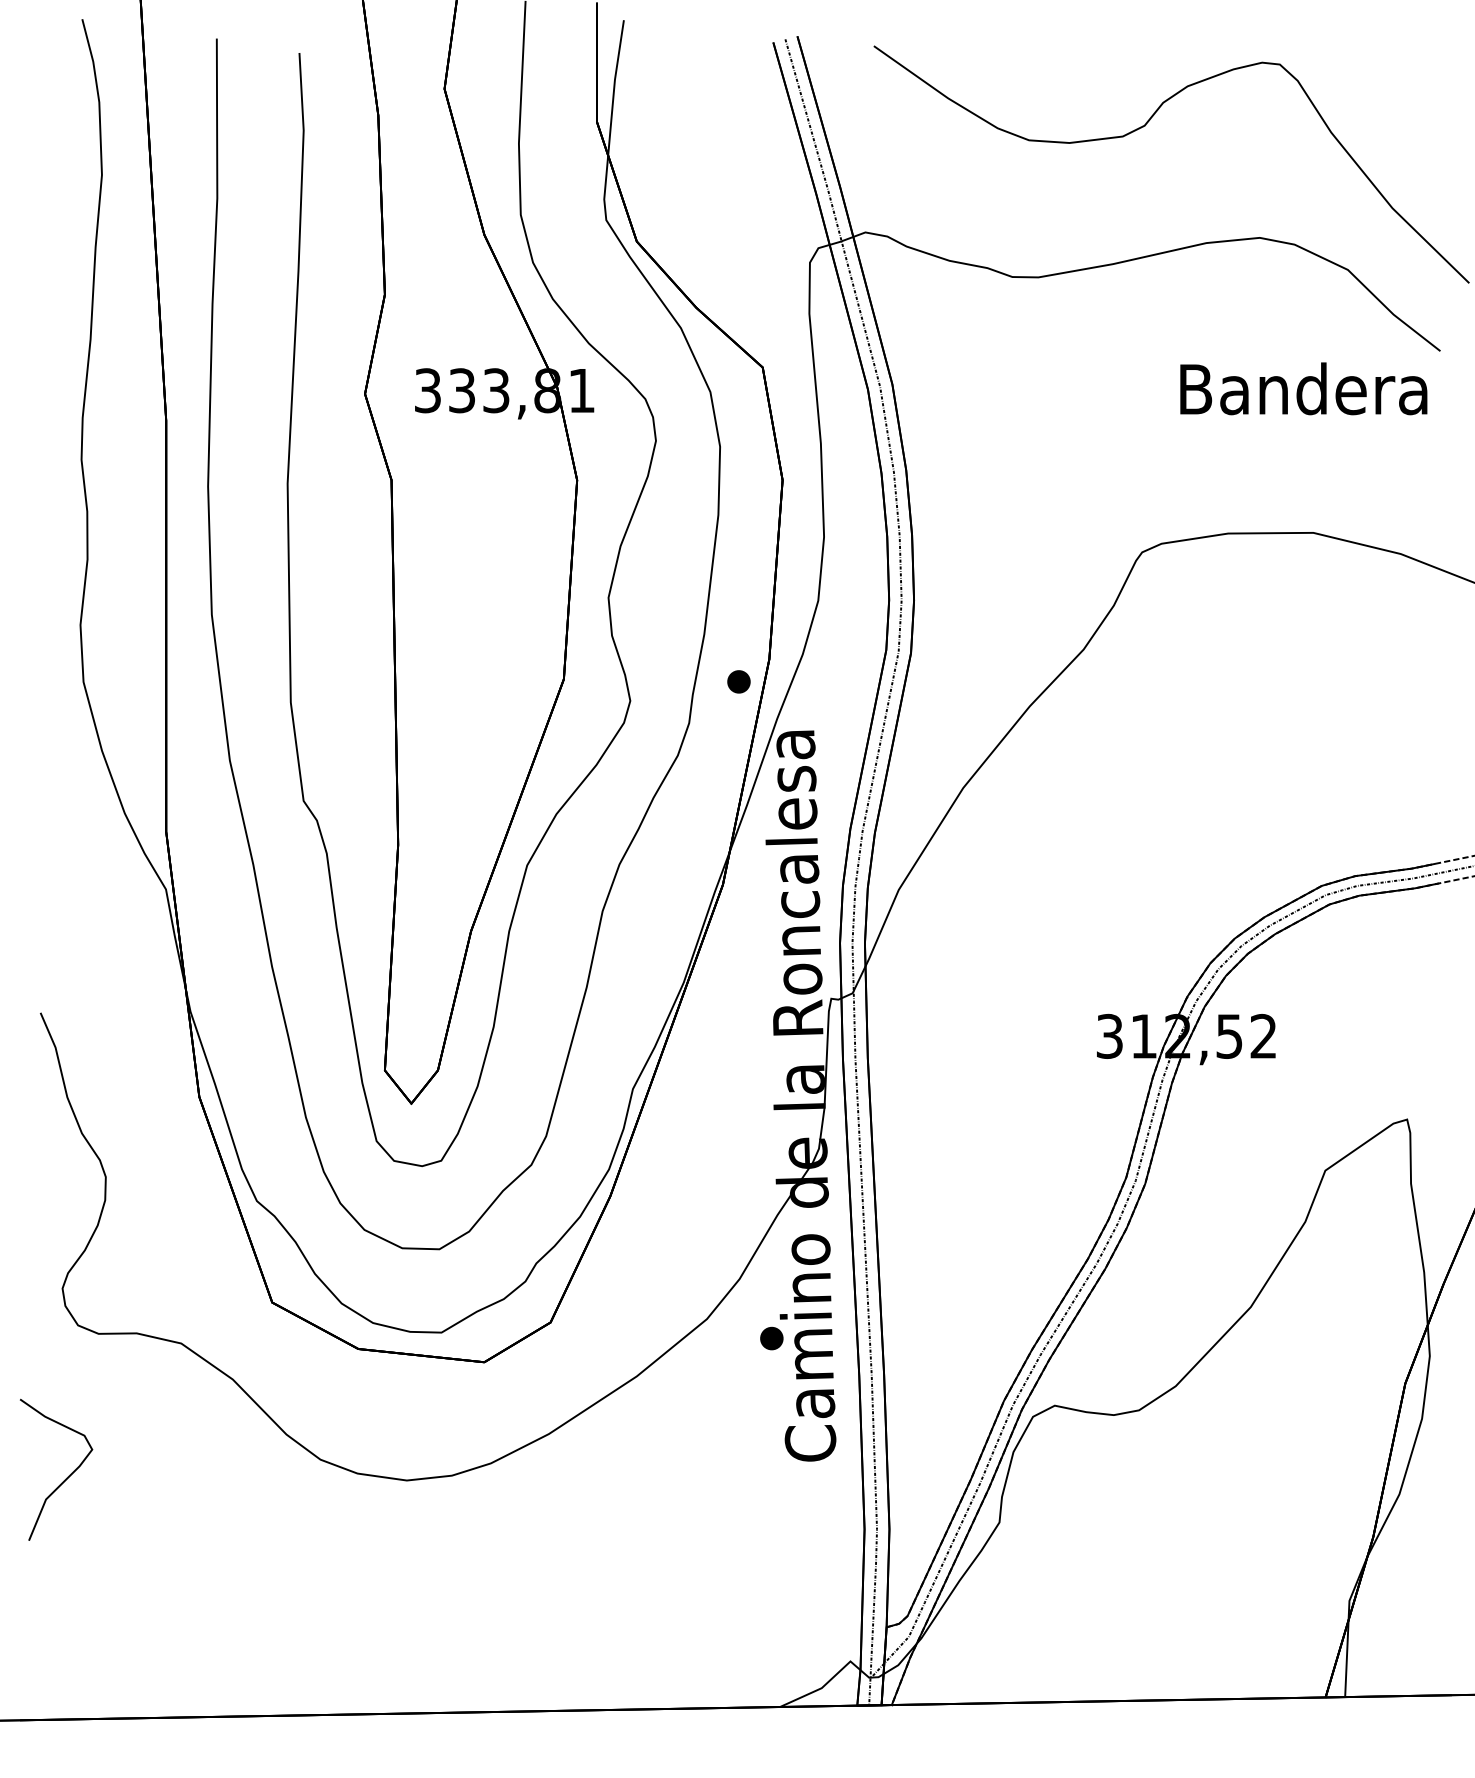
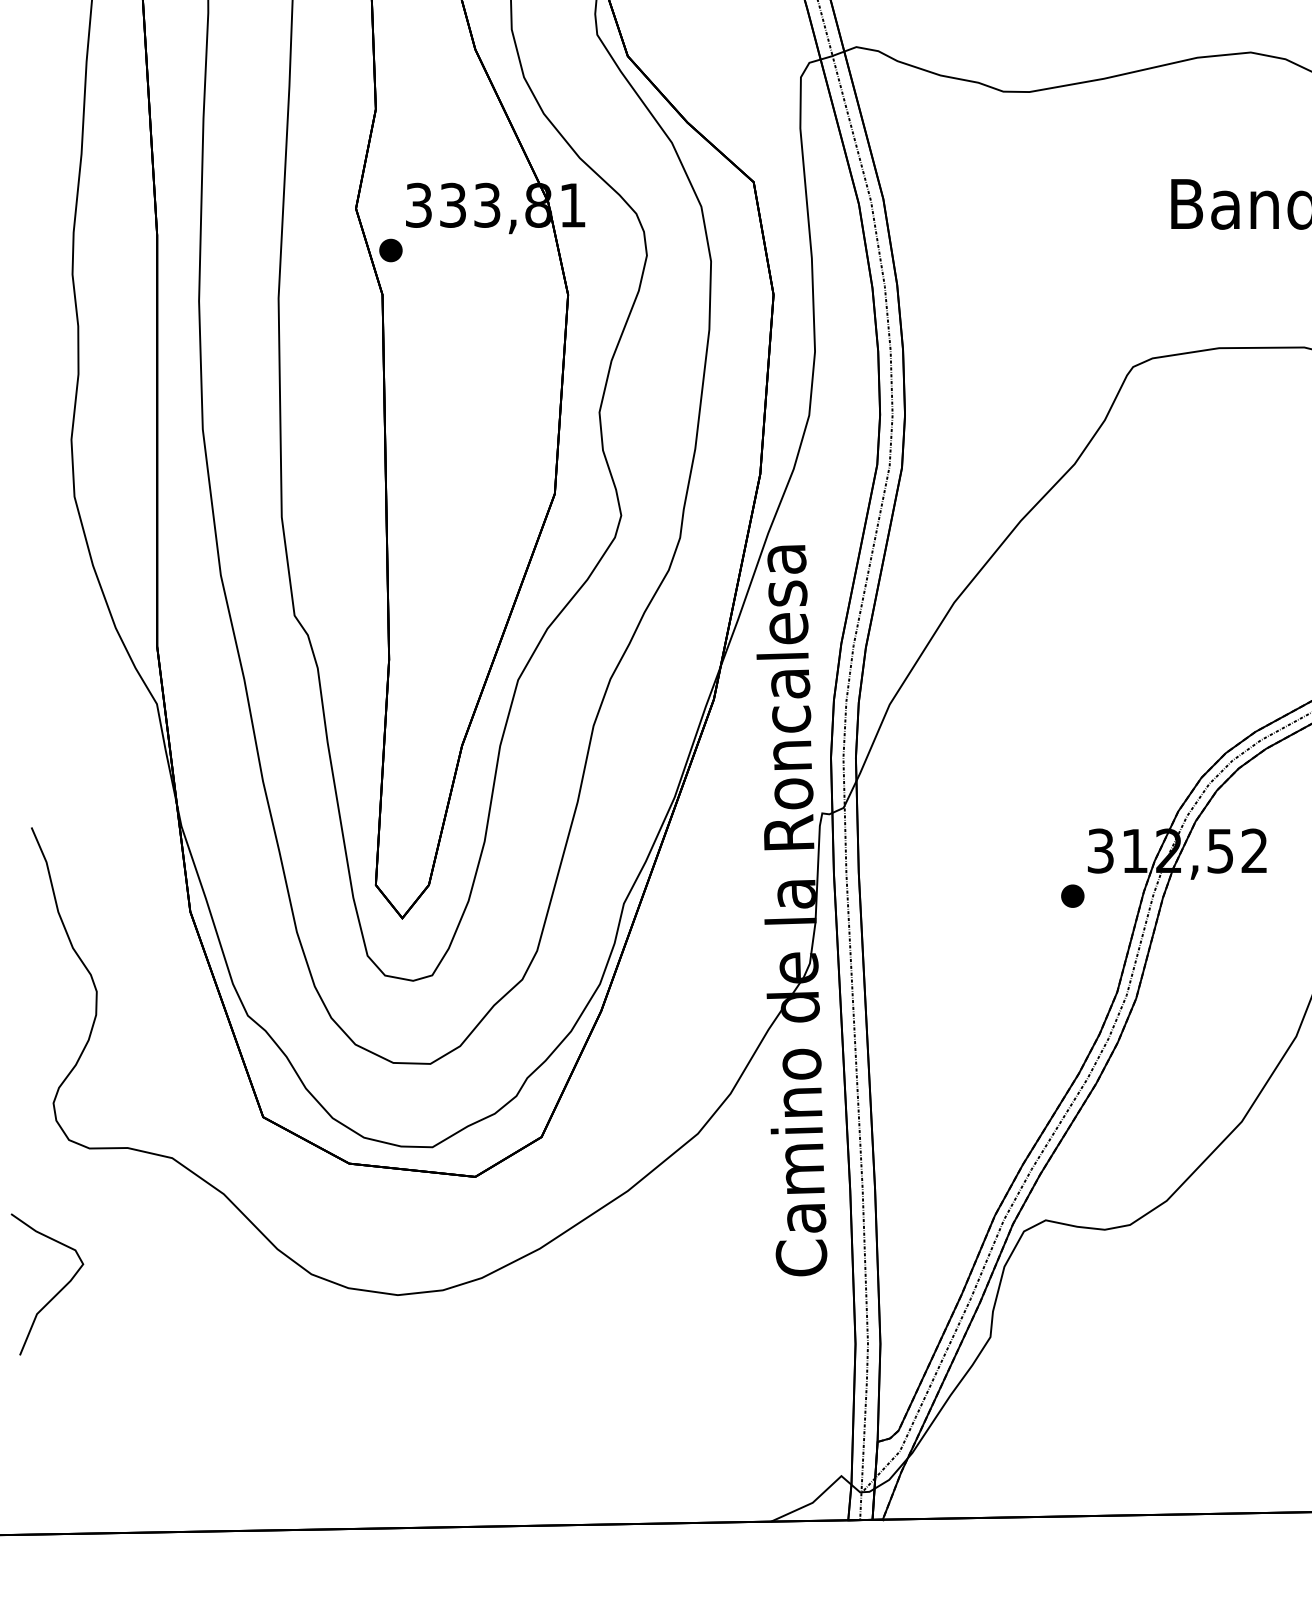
part: (738, 681) -> (390, 250), moved
part: (771, 1338) -> (1072, 896), moved

